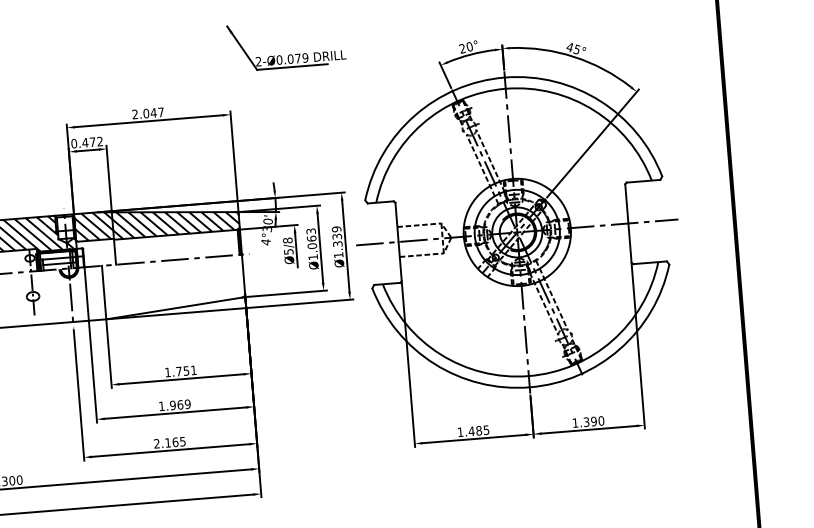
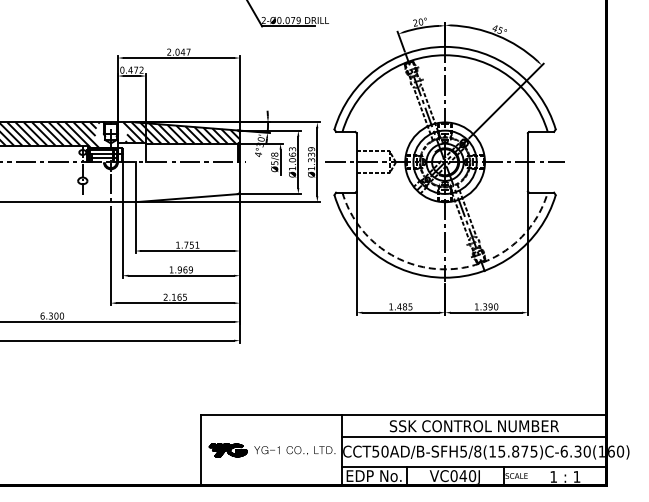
hatch: (66, 232) -> (111, 135), removed
arc: (529, 376) -> (445, 269), solid -> dashed

